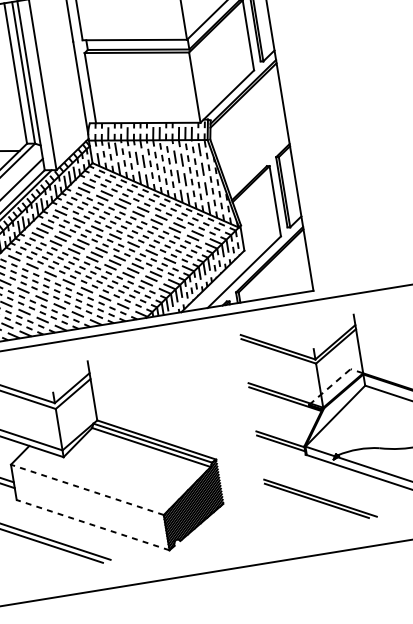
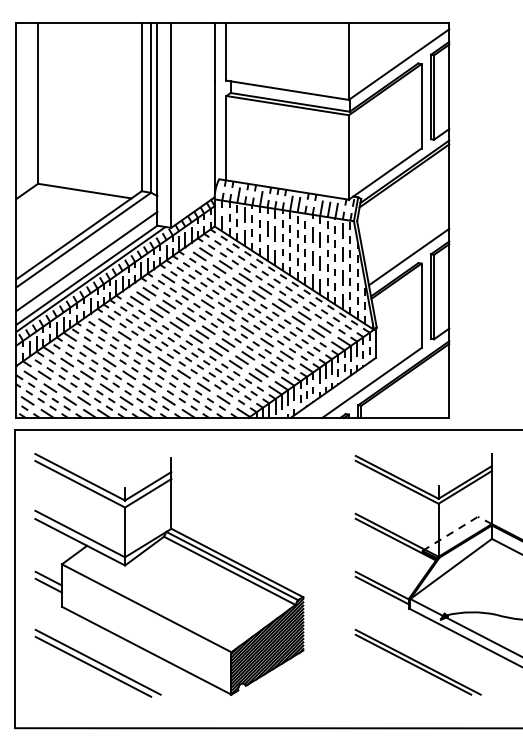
line: (257, 161) -> (408, 256), added
line: (87, 490) -> (146, 608), dashed -> solid
line: (92, 524) -> (146, 650), dashed -> solid

